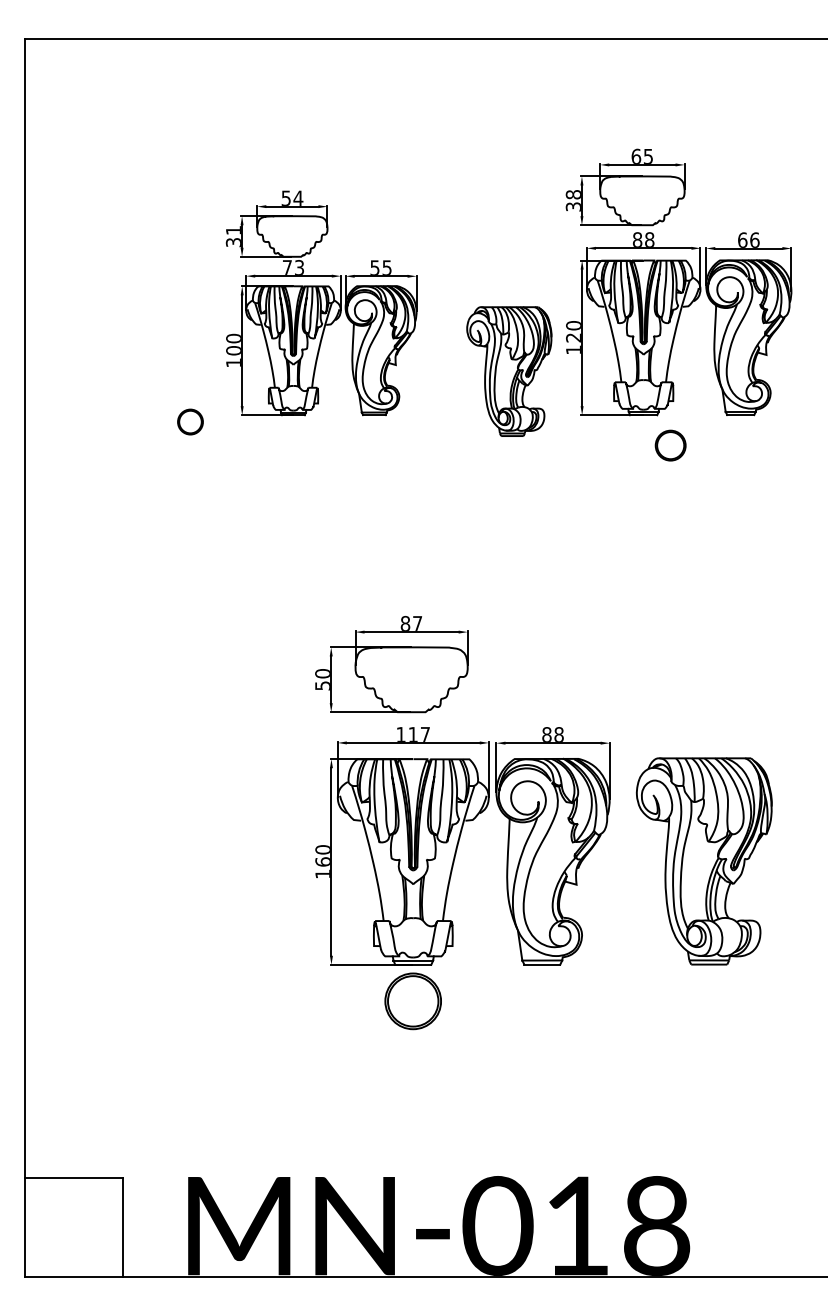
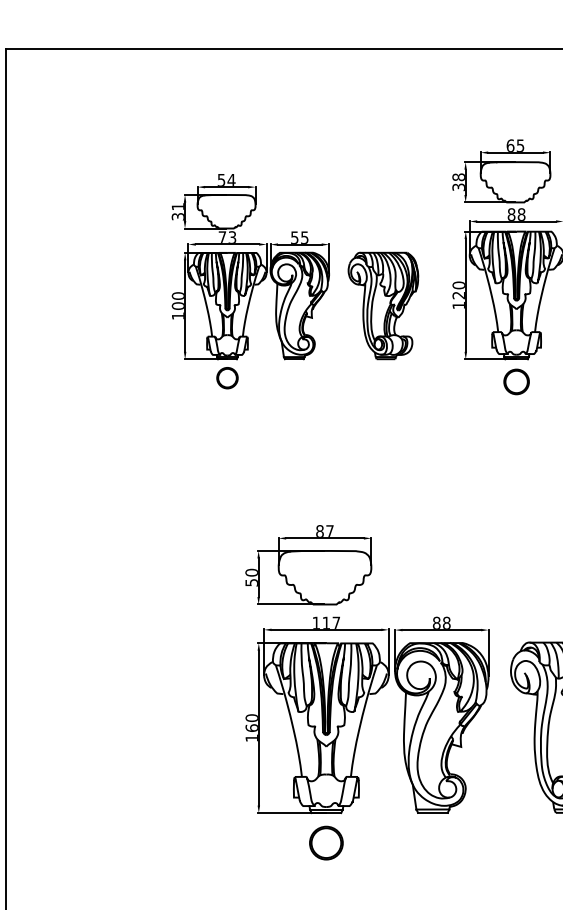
part: (509, 371) -> (383, 305), moved
part: (190, 421) -> (227, 377), moved
part: (670, 445) -> (516, 381), moved
part: (413, 1000) -> (326, 842), size x0.71

